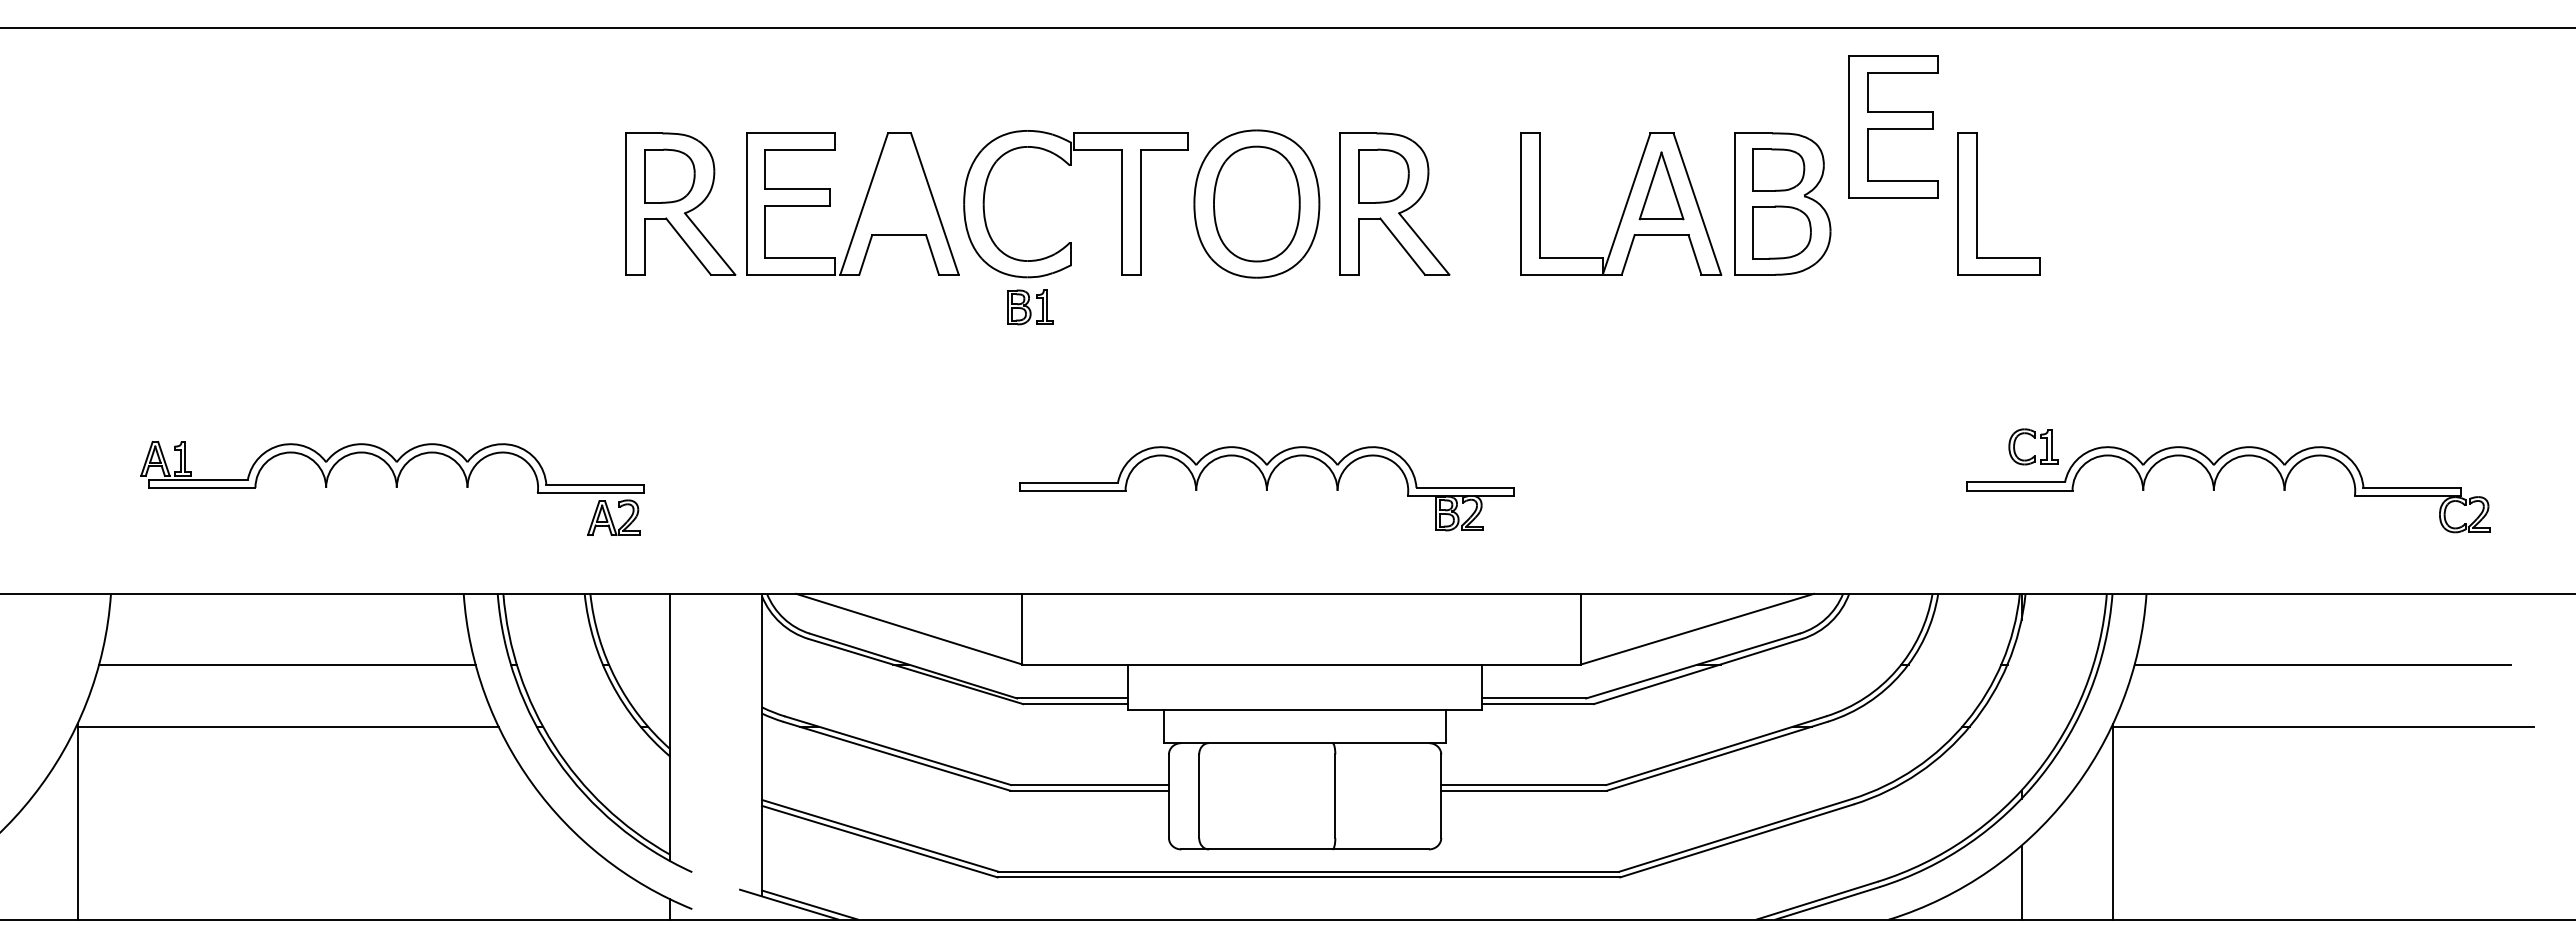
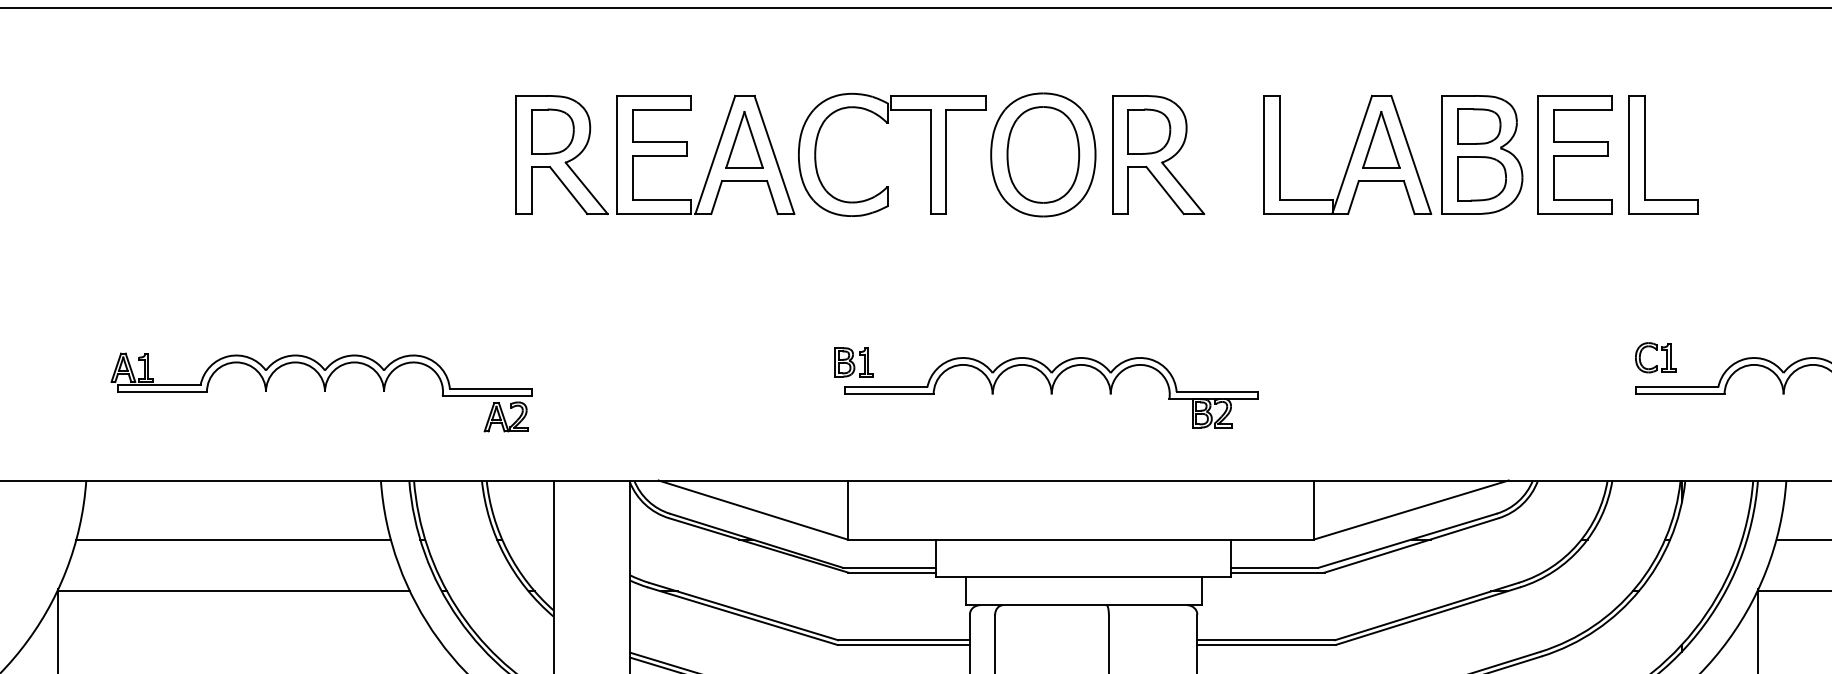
part: (1893, 126) -> (1575, 154), moved
part: (898, 185) -> (744, 139), added
part: (1030, 307) -> (854, 362), moved
part: (2034, 438) -> (1656, 350), moved

